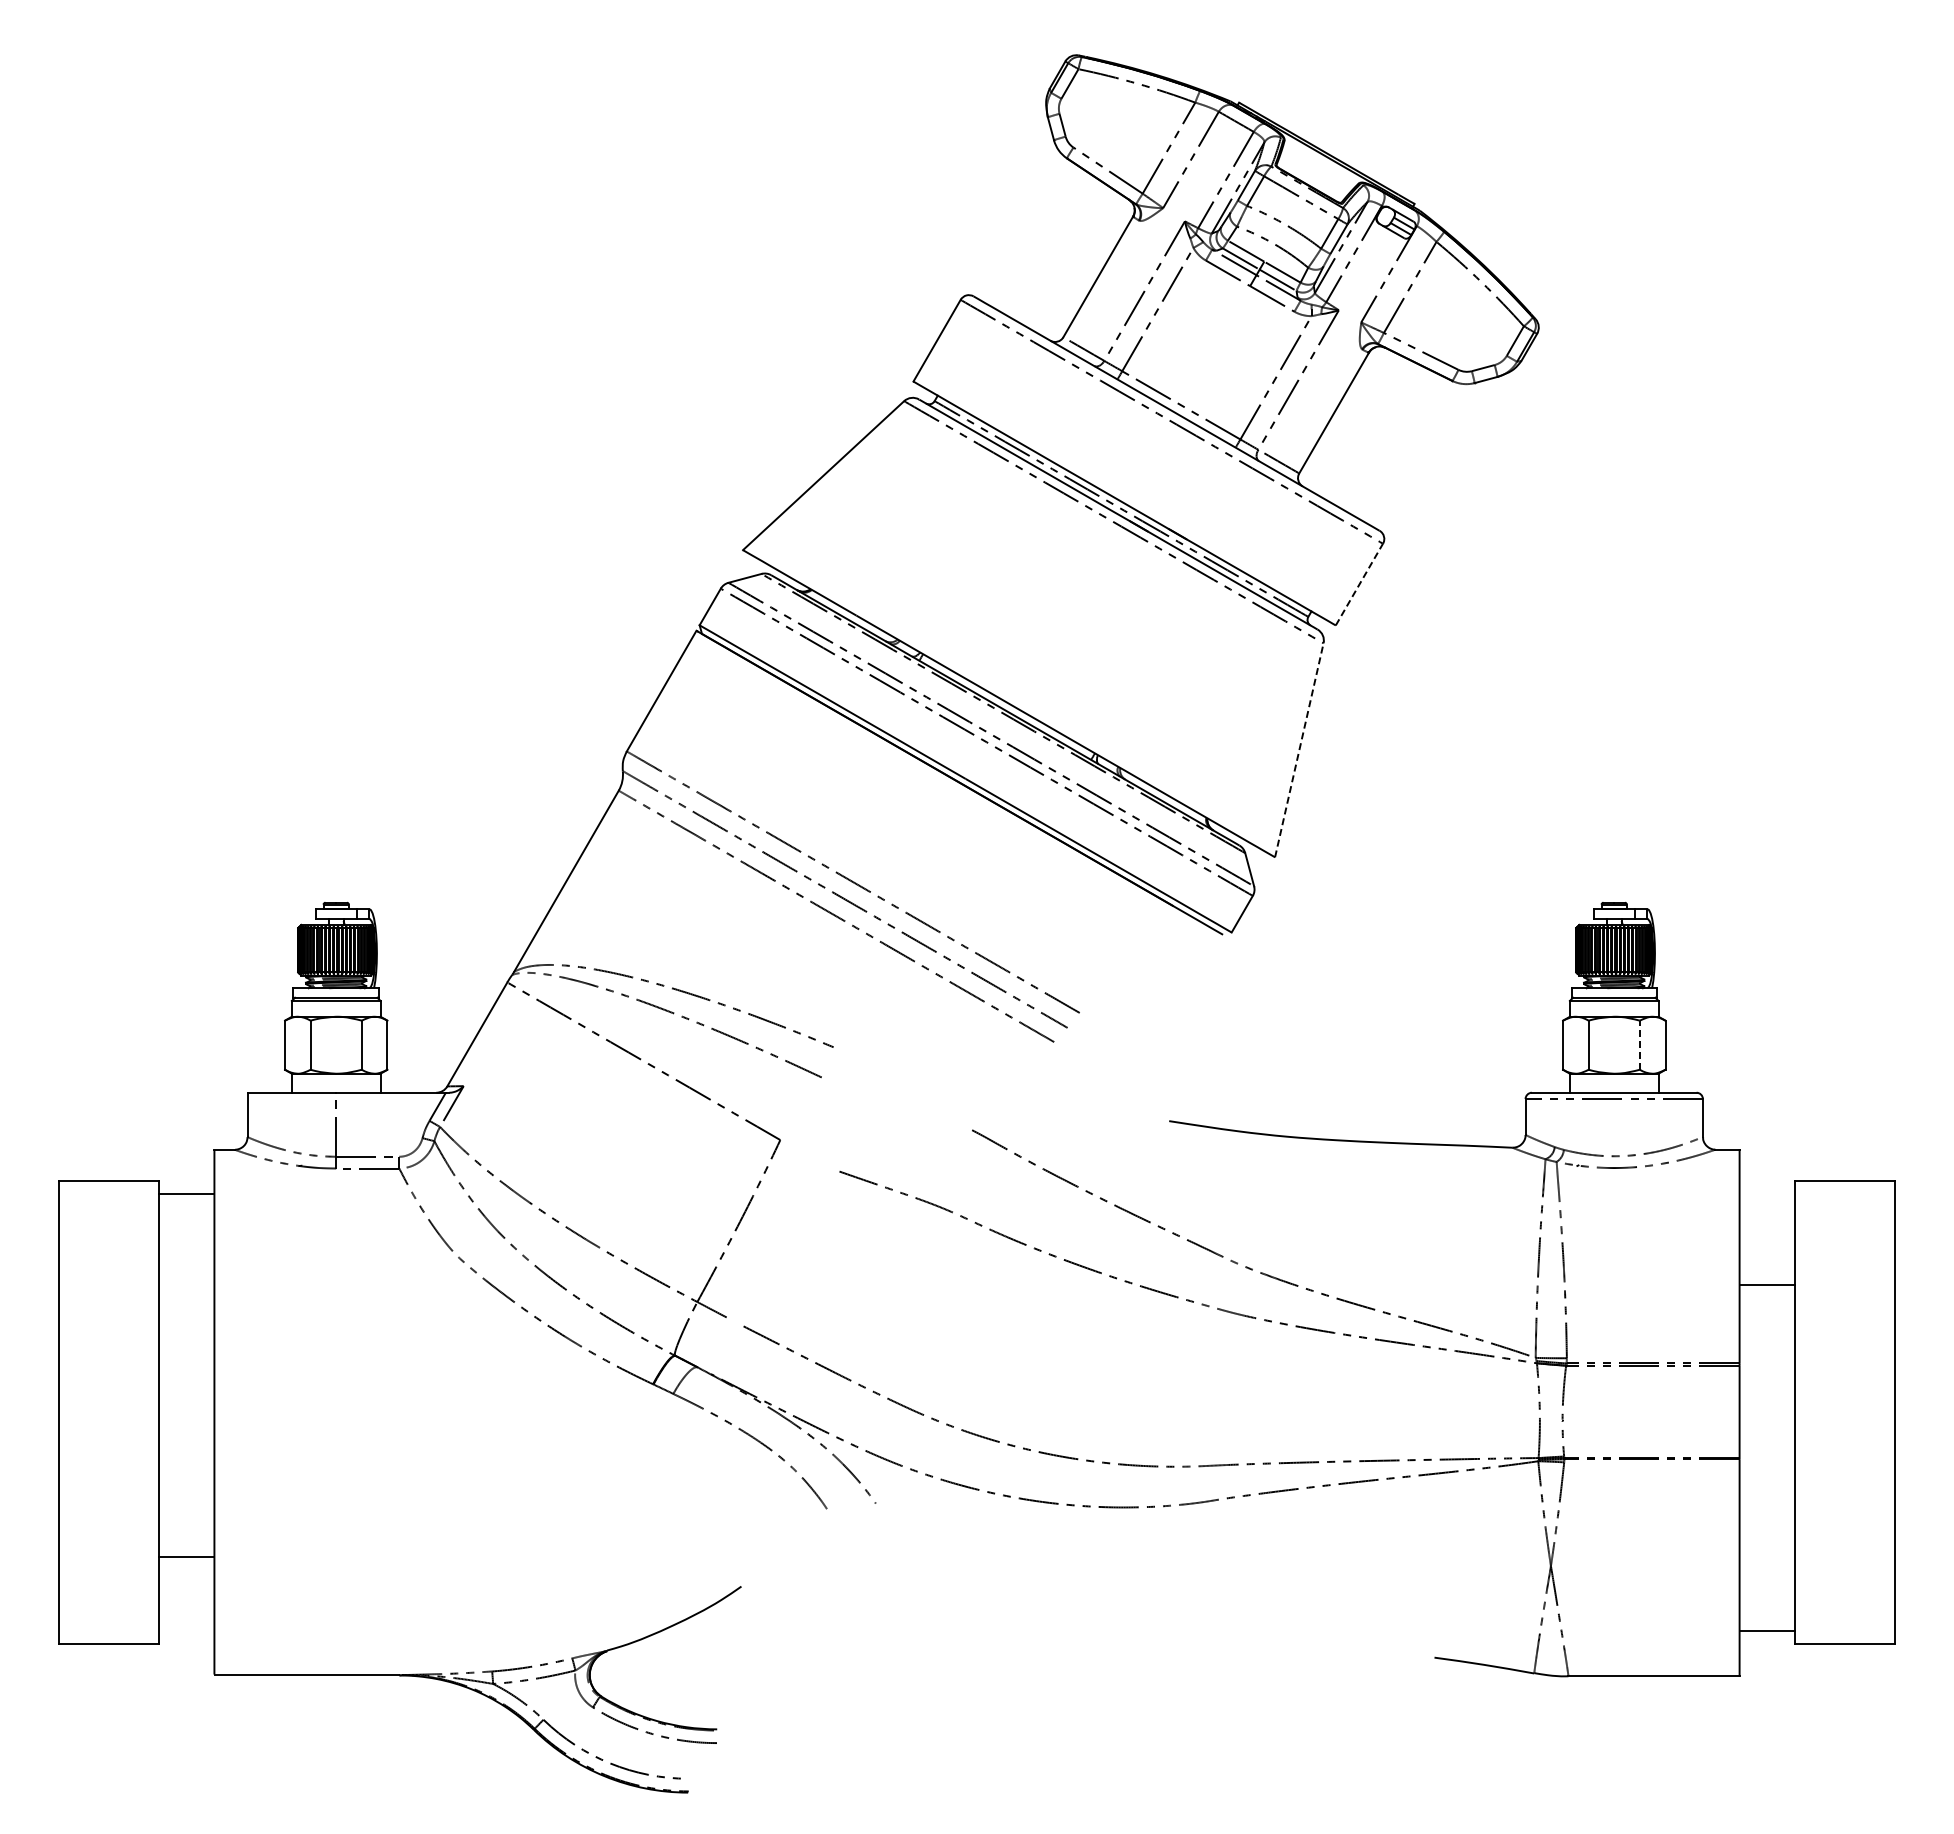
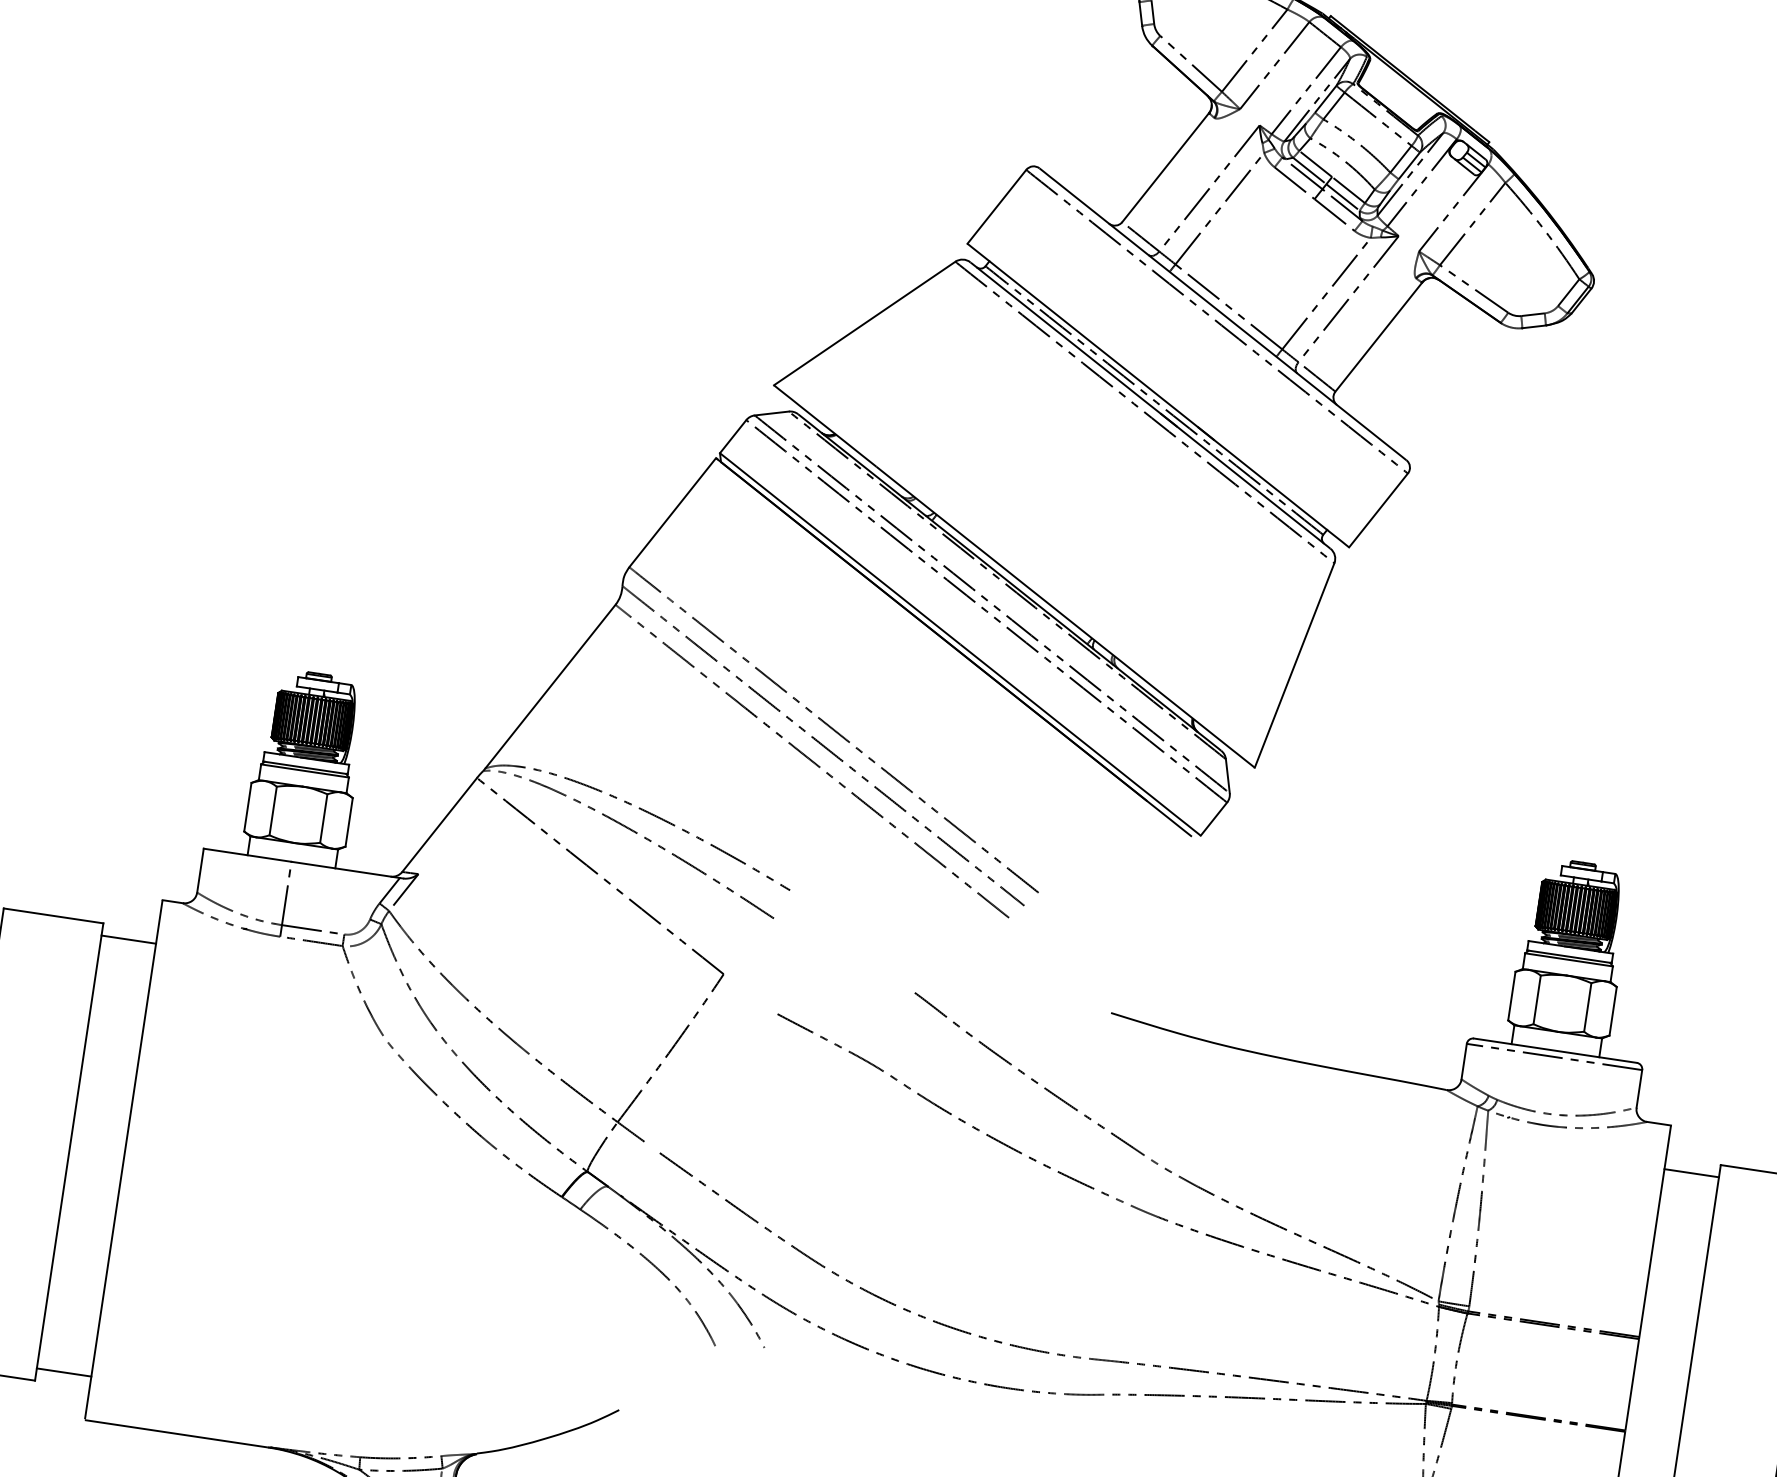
line: (1359, 584) -> (1378, 510), dashed -> solid
line: (1299, 750) -> (1294, 665), dashed -> solid
line: (1639, 1045) -> (1587, 1007), dashed -> solid
line: (1766, 1284) -> (1691, 1172), moved
line: (186, 1557) -> (63, 1372), moved

